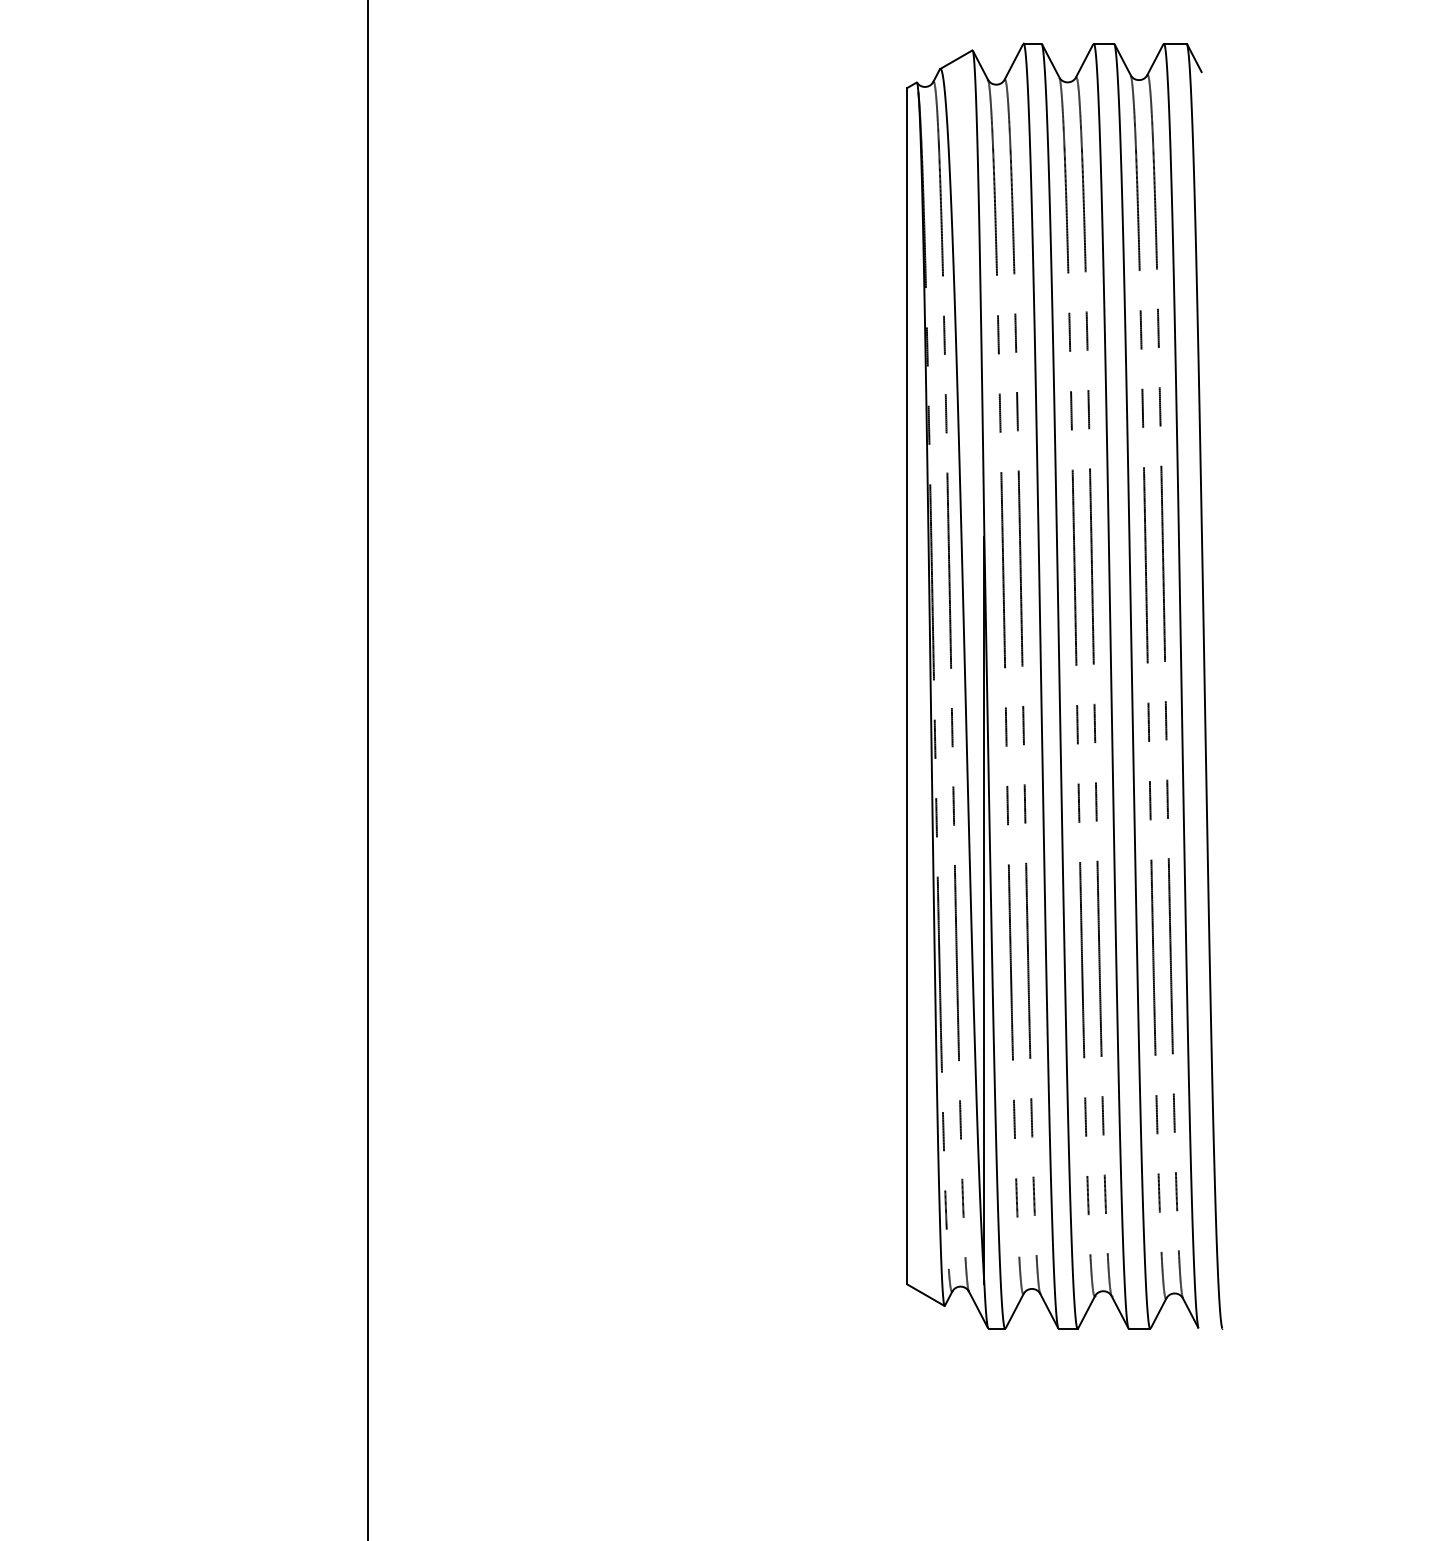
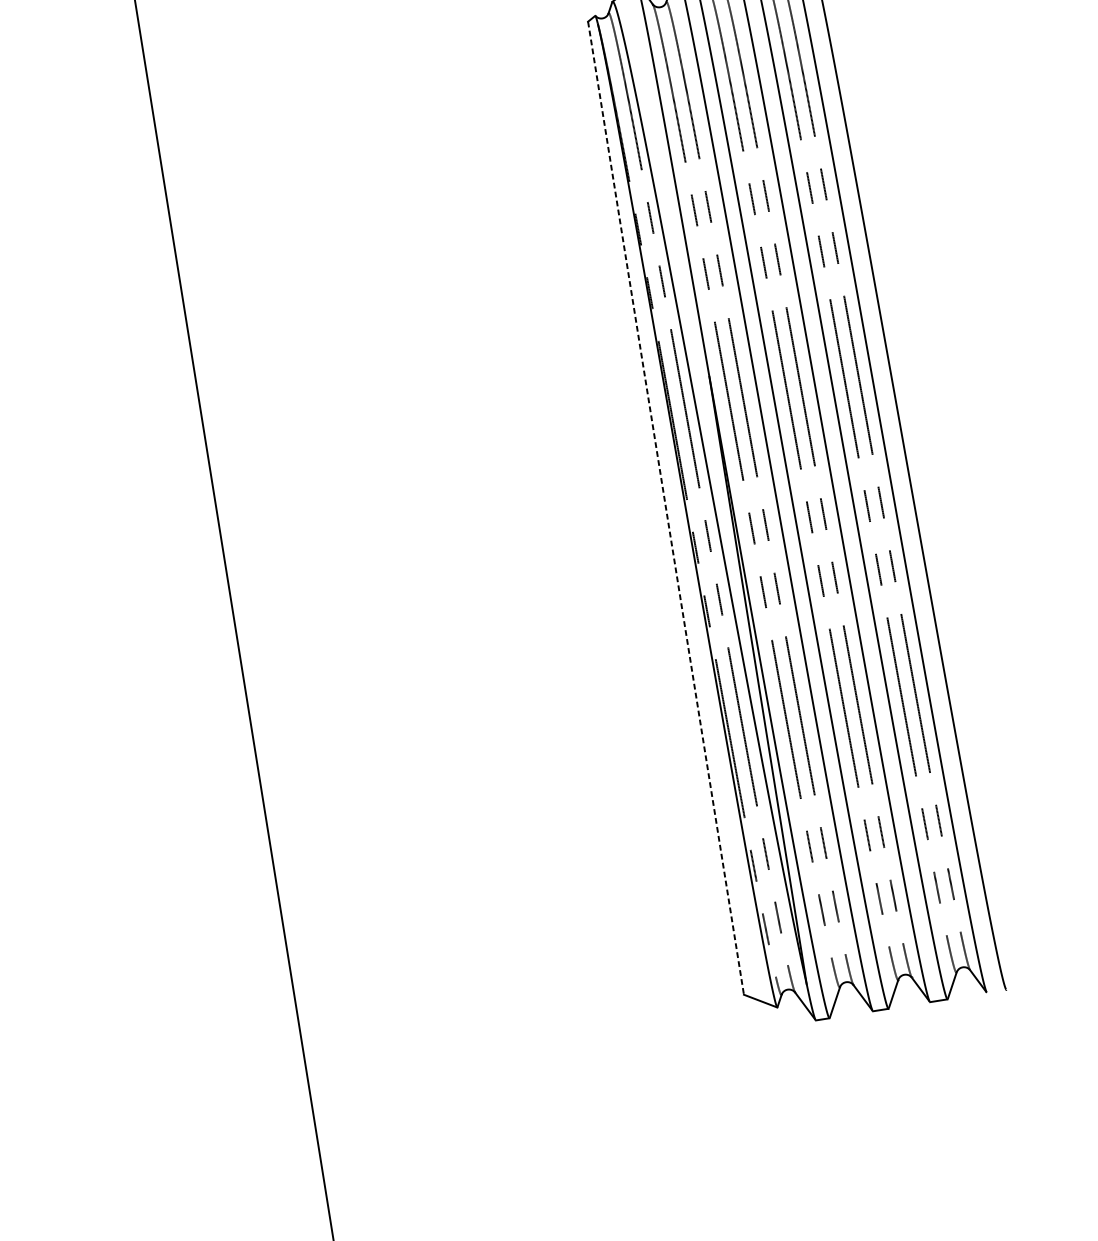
line: (907, 686) -> (666, 508), solid -> dashed

